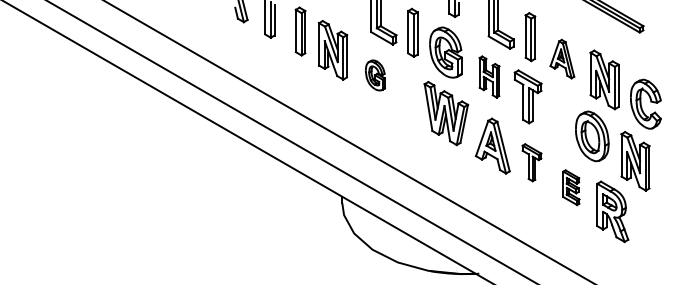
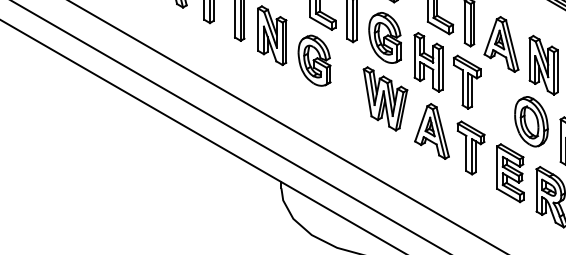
part: (562, 58) -> (501, 43), size x1.43
part: (375, 75) -> (314, 60), size x1.67
part: (489, 76) -> (428, 61), size x1.43
part: (531, 162) -> (470, 147), size x1.43
part: (571, 187) -> (510, 172), size x1.67

